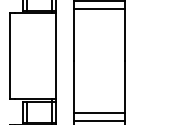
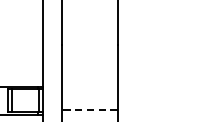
line: (99, 112) -> (90, 100), removed
line: (99, 120) -> (90, 109), solid -> dashed

